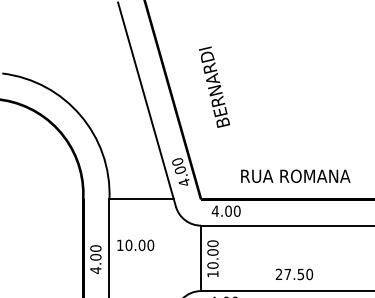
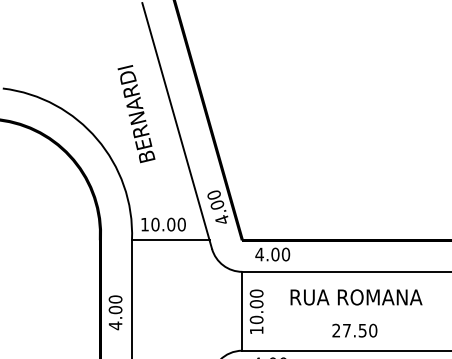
text: (214, 87) -> (136, 114), moved
text: (295, 176) -> (356, 297), moved
text: (135, 245) -> (163, 224), moved

